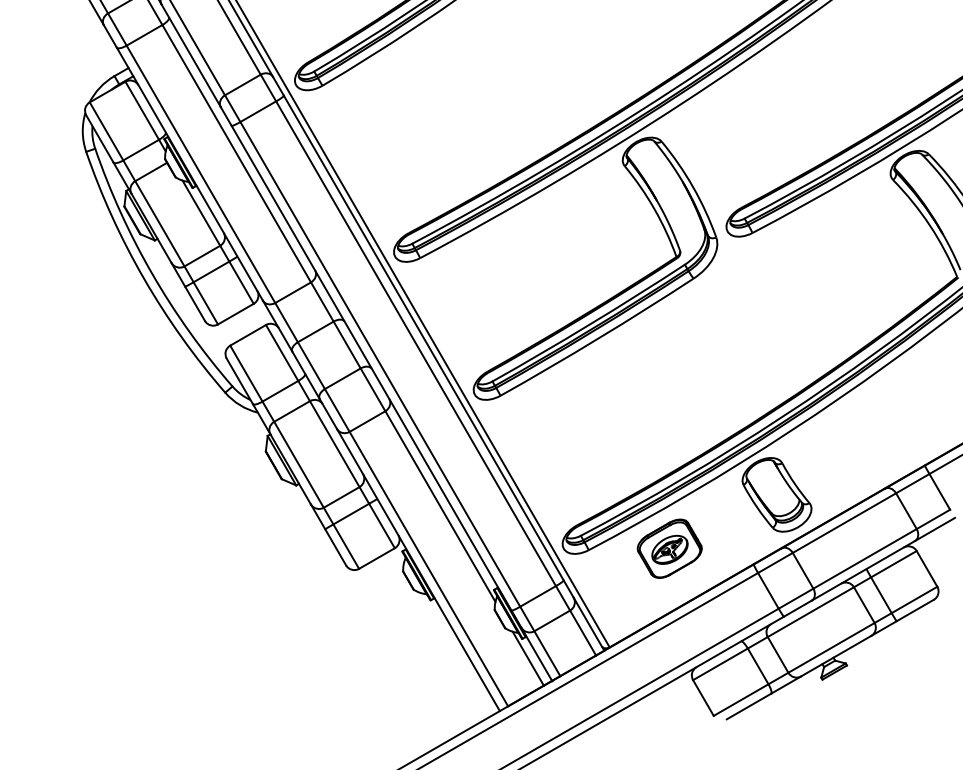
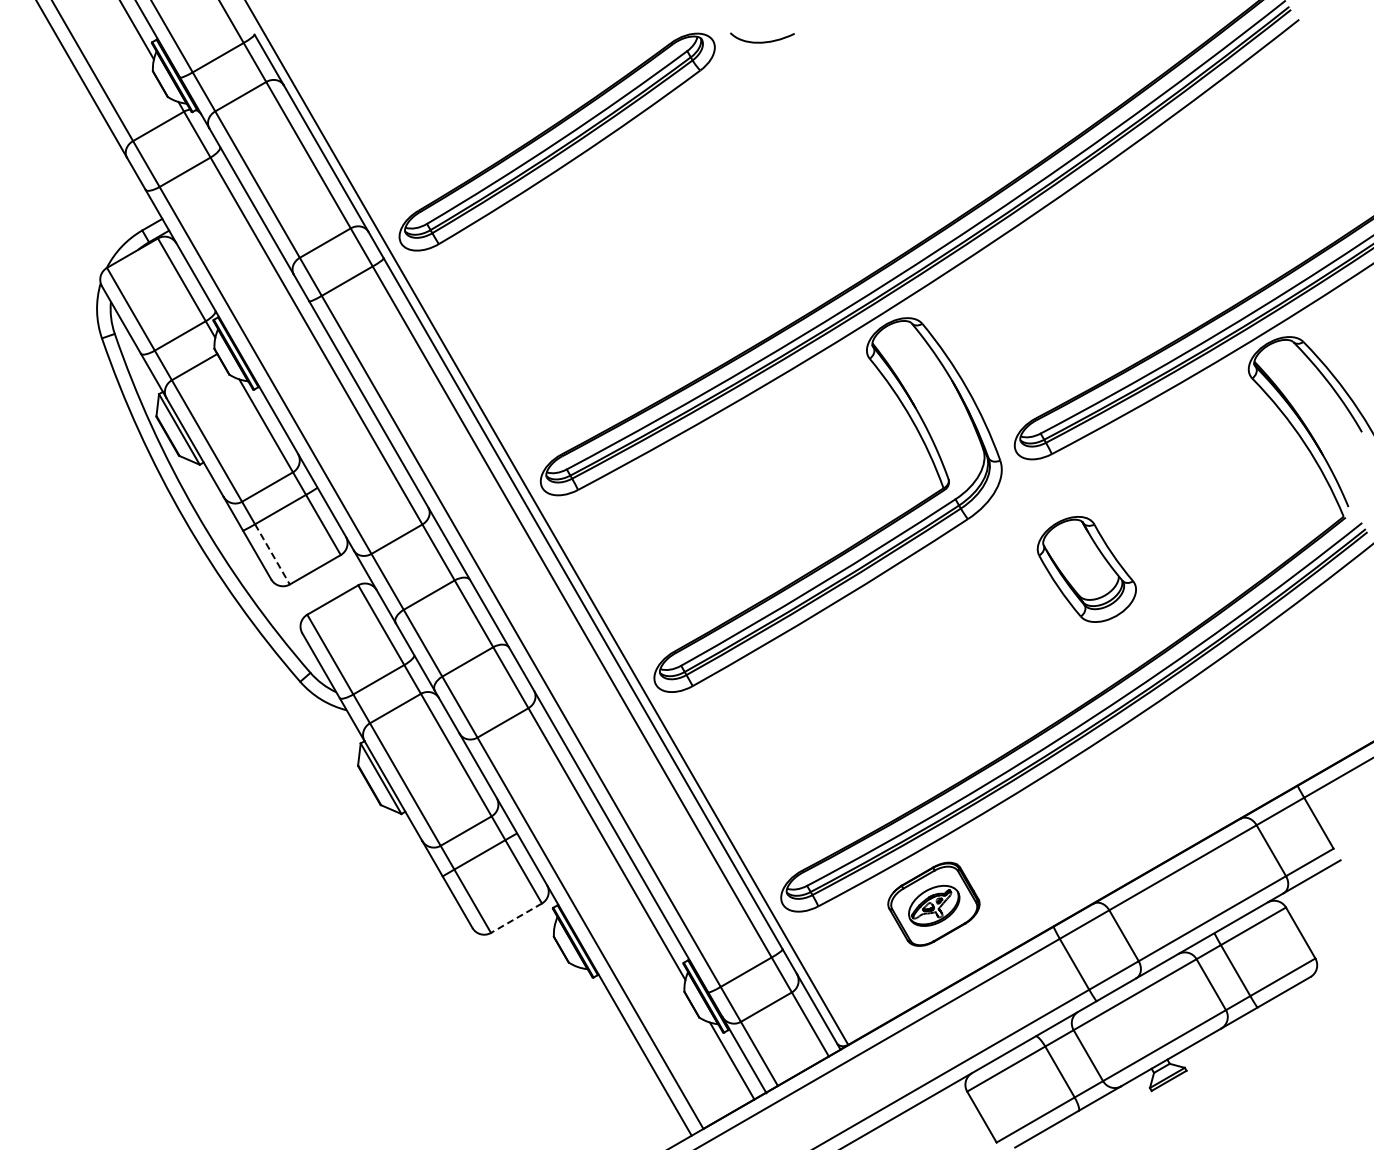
line: (205, 303) -> (272, 554), solid -> dashed
part: (776, 494) -> (1086, 569), moved
line: (376, 558) -> (516, 918), solid -> dashed

